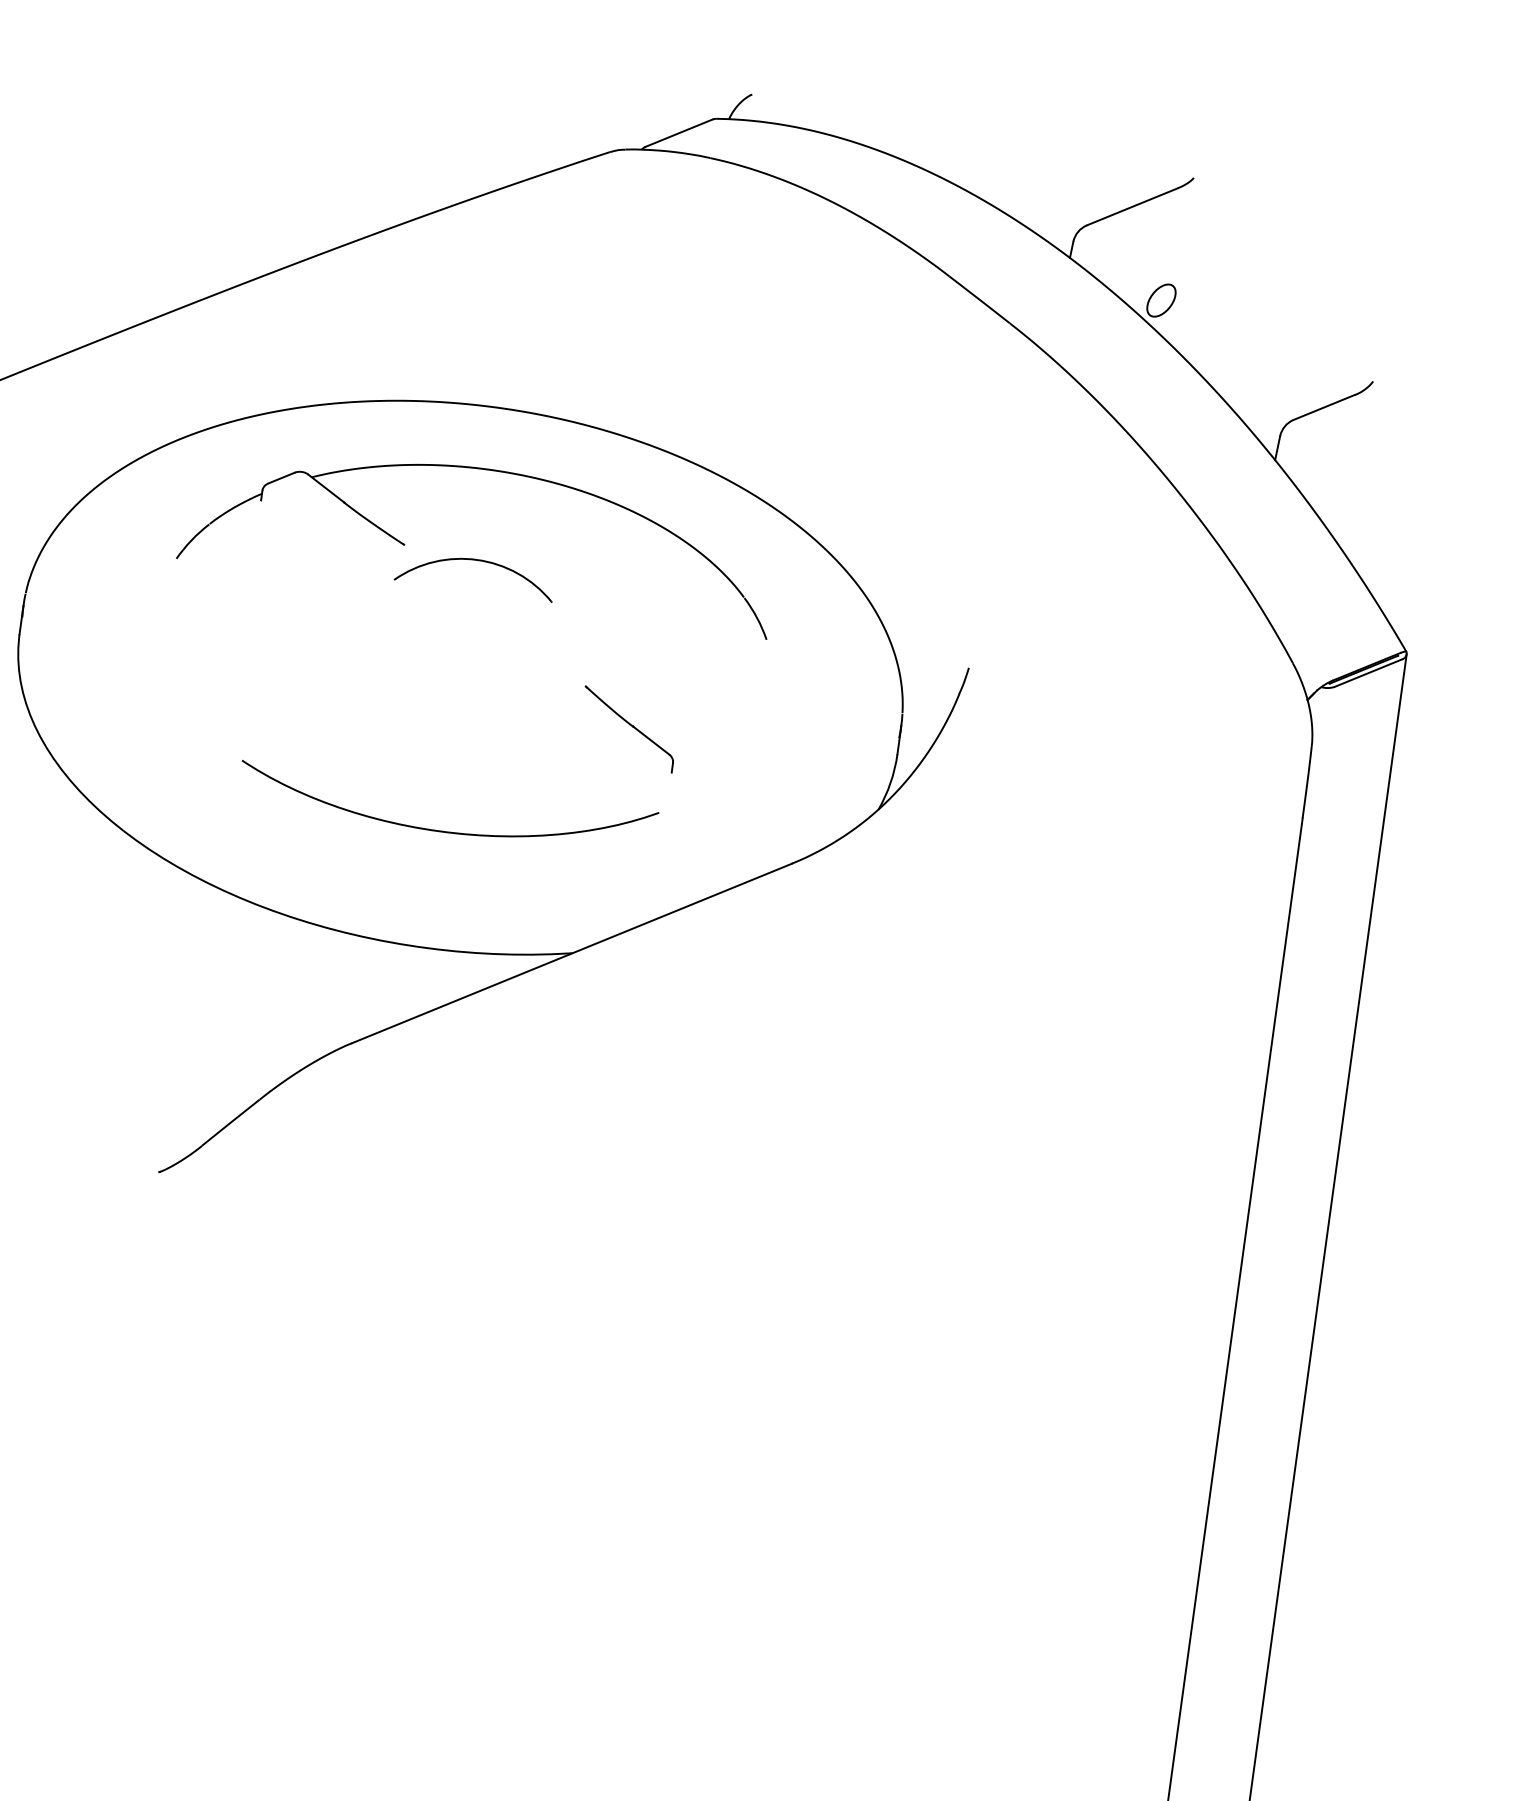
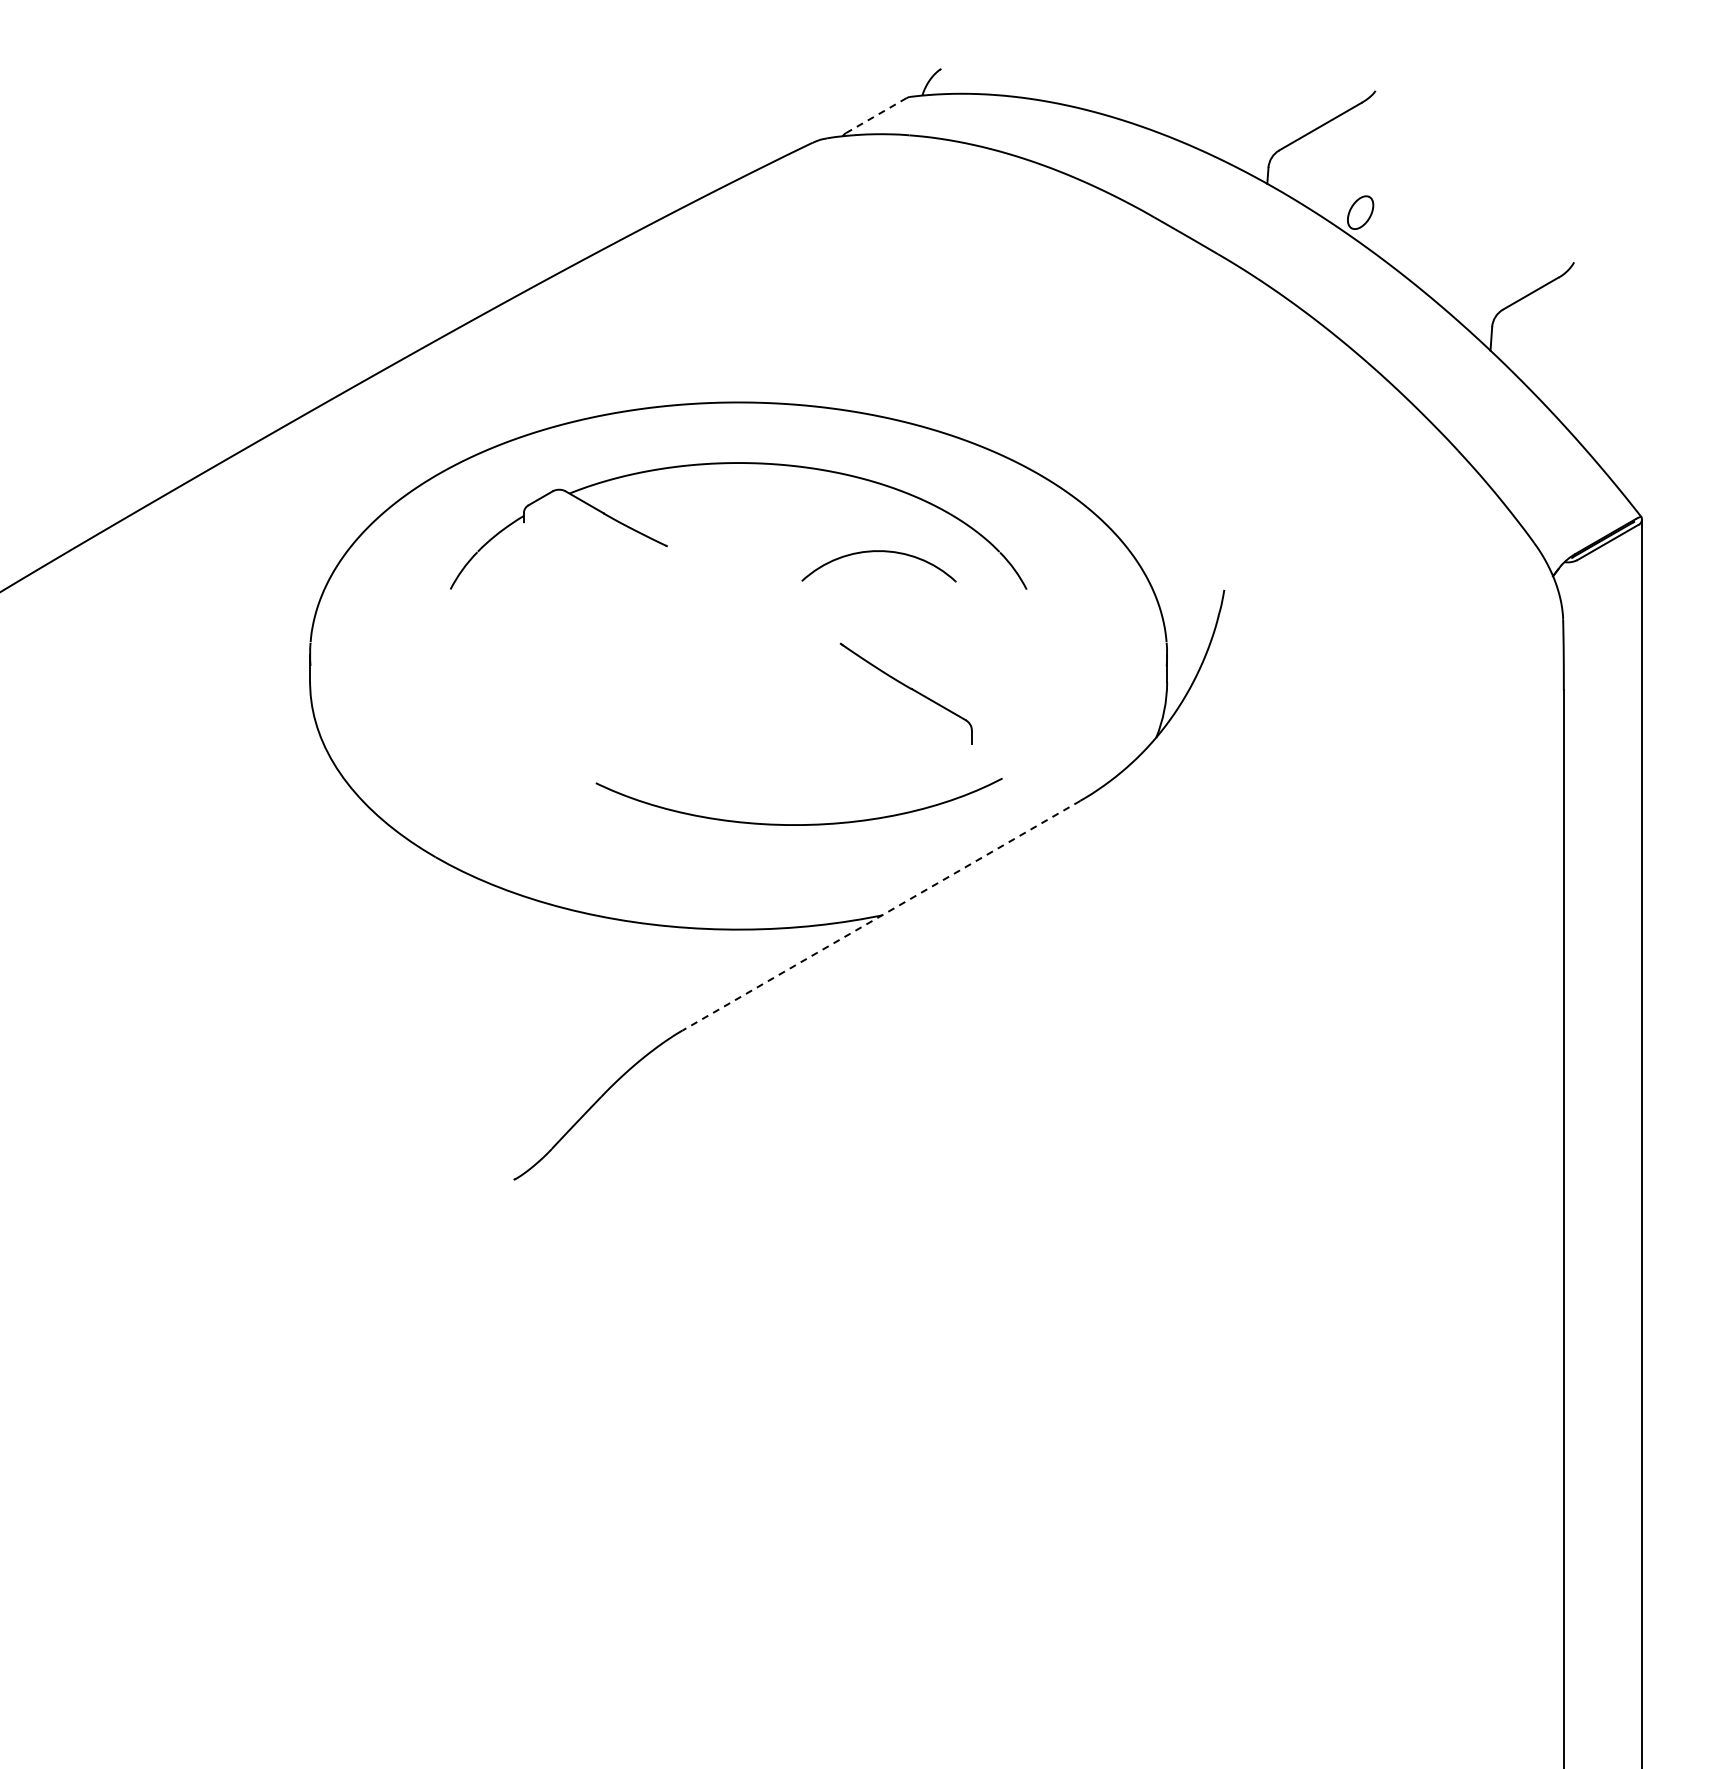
line: (679, 133) -> (876, 115), solid -> dashed
part: (471, 560) -> (873, 552), moved
part: (628, 729) -> (906, 693), size x1.4
curve: (443, 831) -> (798, 824), moved
line: (572, 953) -> (881, 915), solid -> dashed

